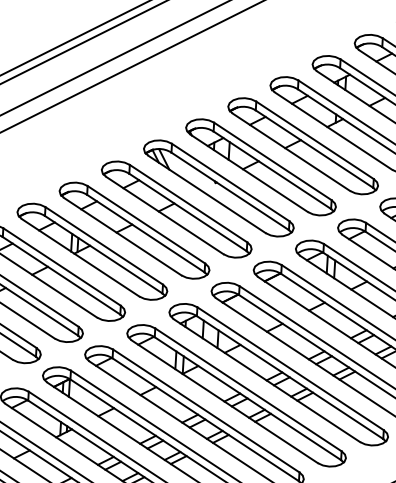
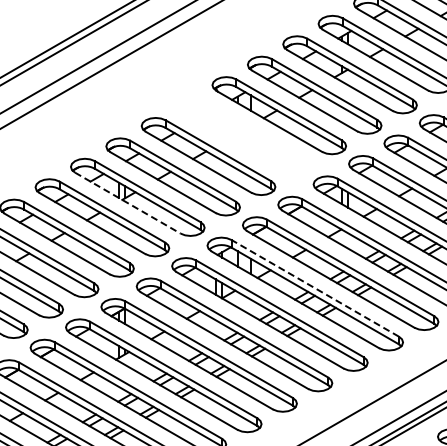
part: (218, 187) -> (243, 135), removed
line: (80, 258) -> (127, 203), solid -> dashed
line: (290, 368) -> (315, 288), solid -> dashed

